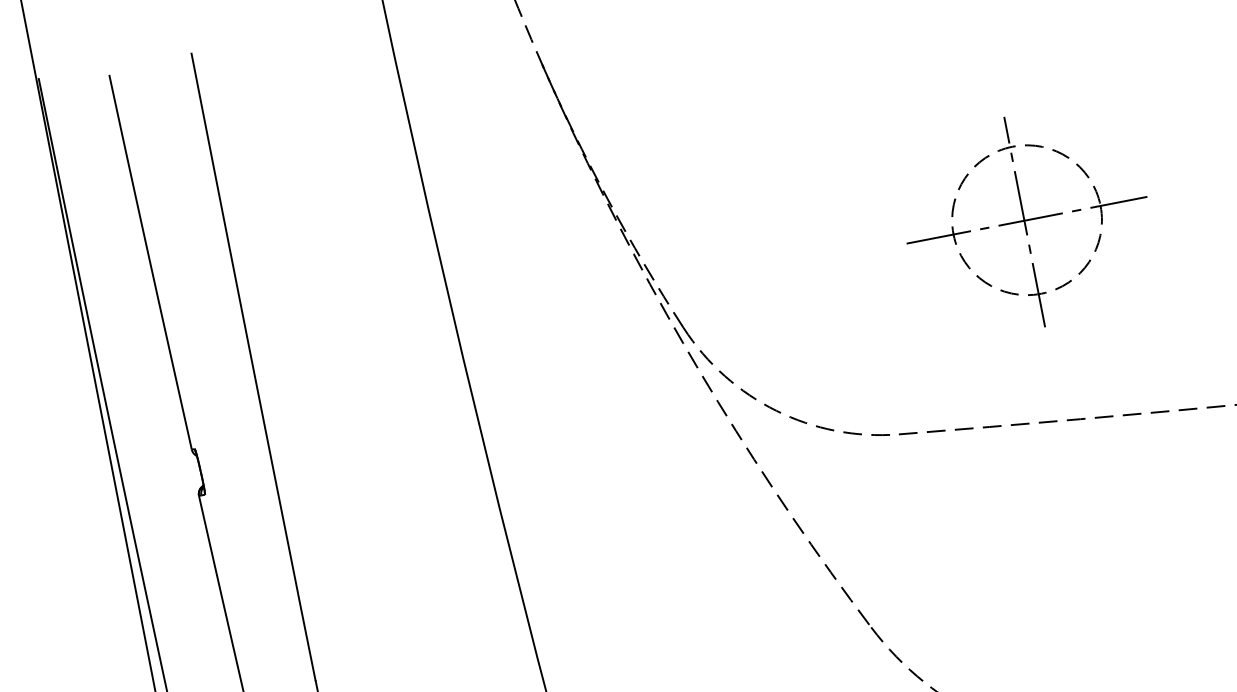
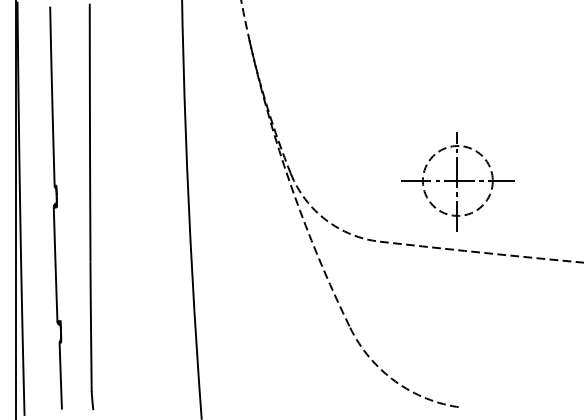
part: (1026, 221) -> (457, 181), moved

